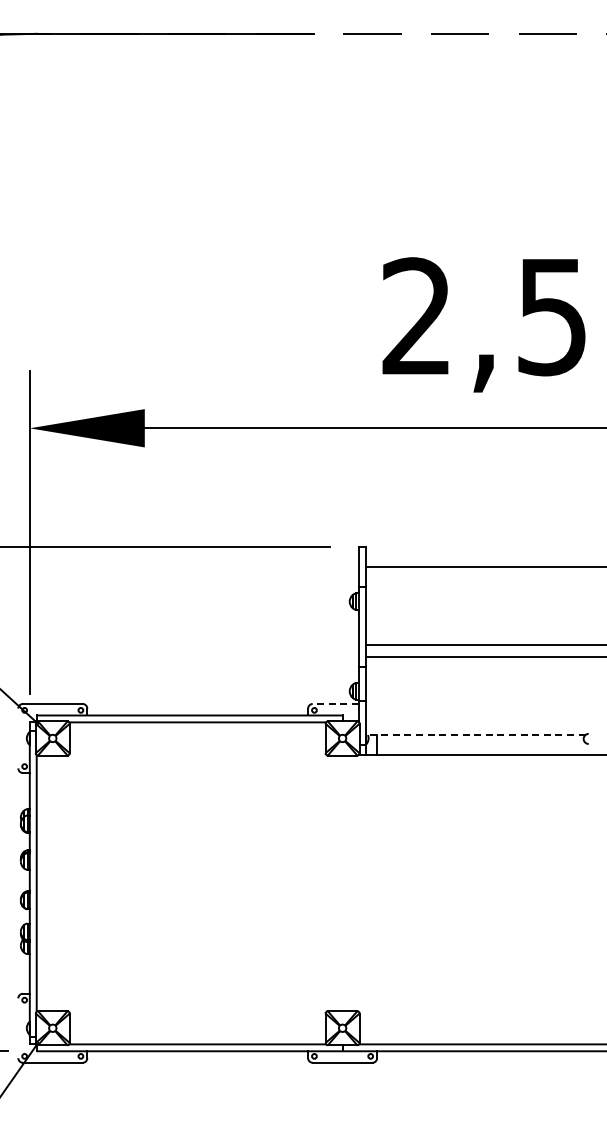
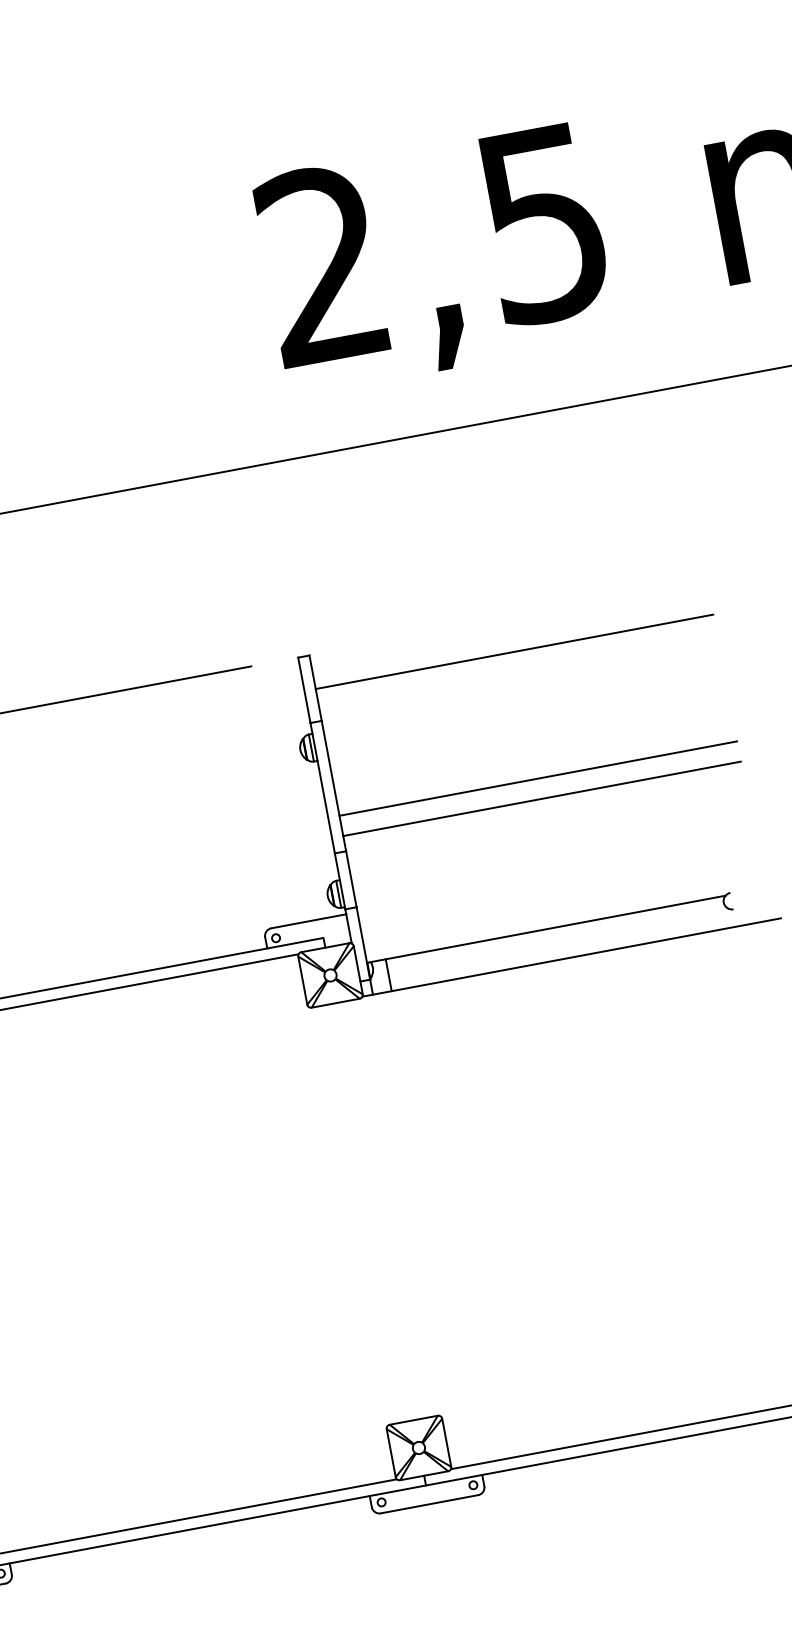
line: (335, 703) -> (308, 920), dashed -> solid
line: (475, 735) -> (546, 930), dashed -> solid

